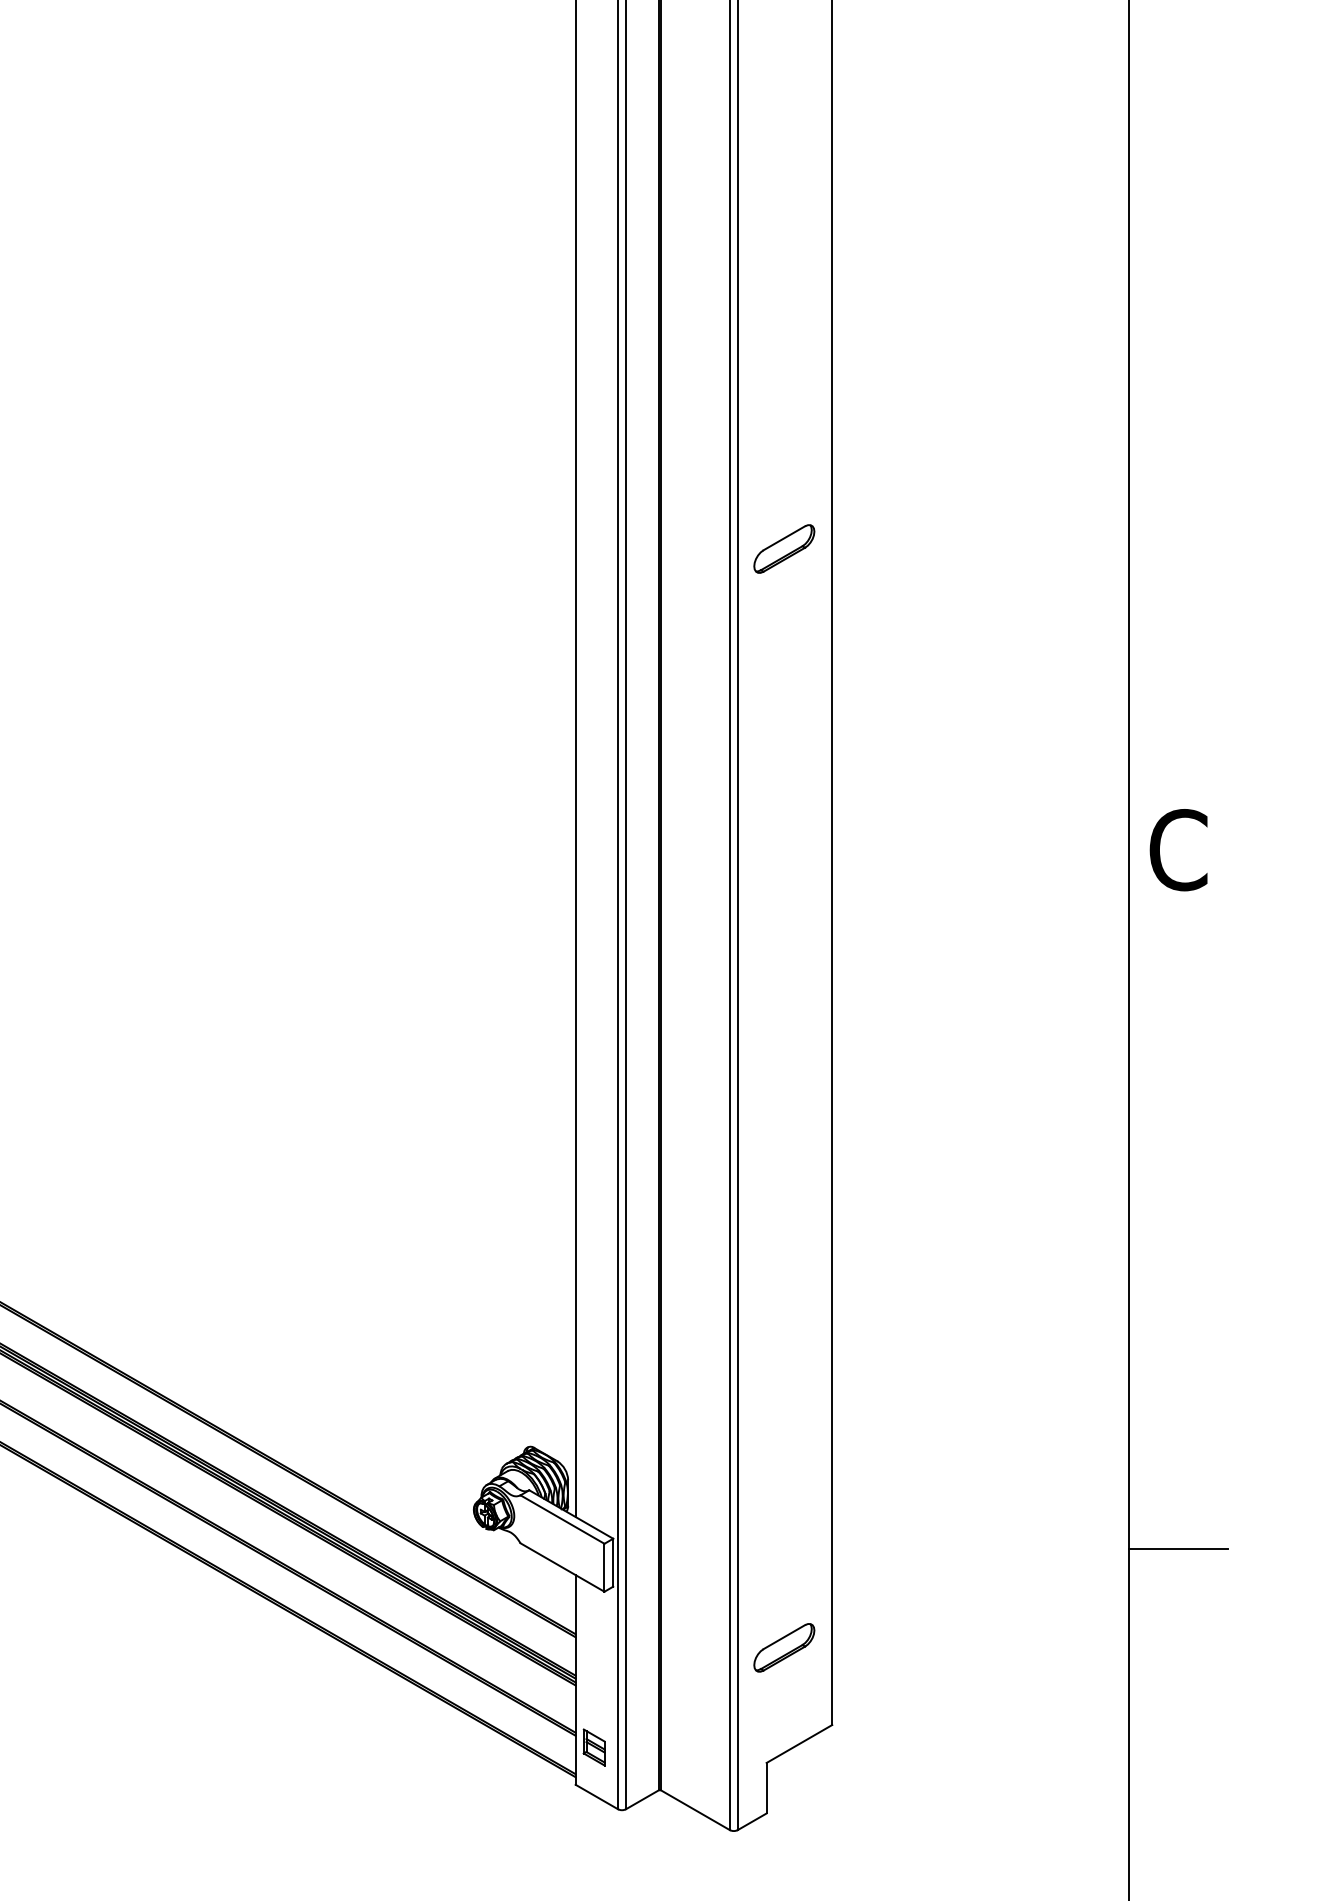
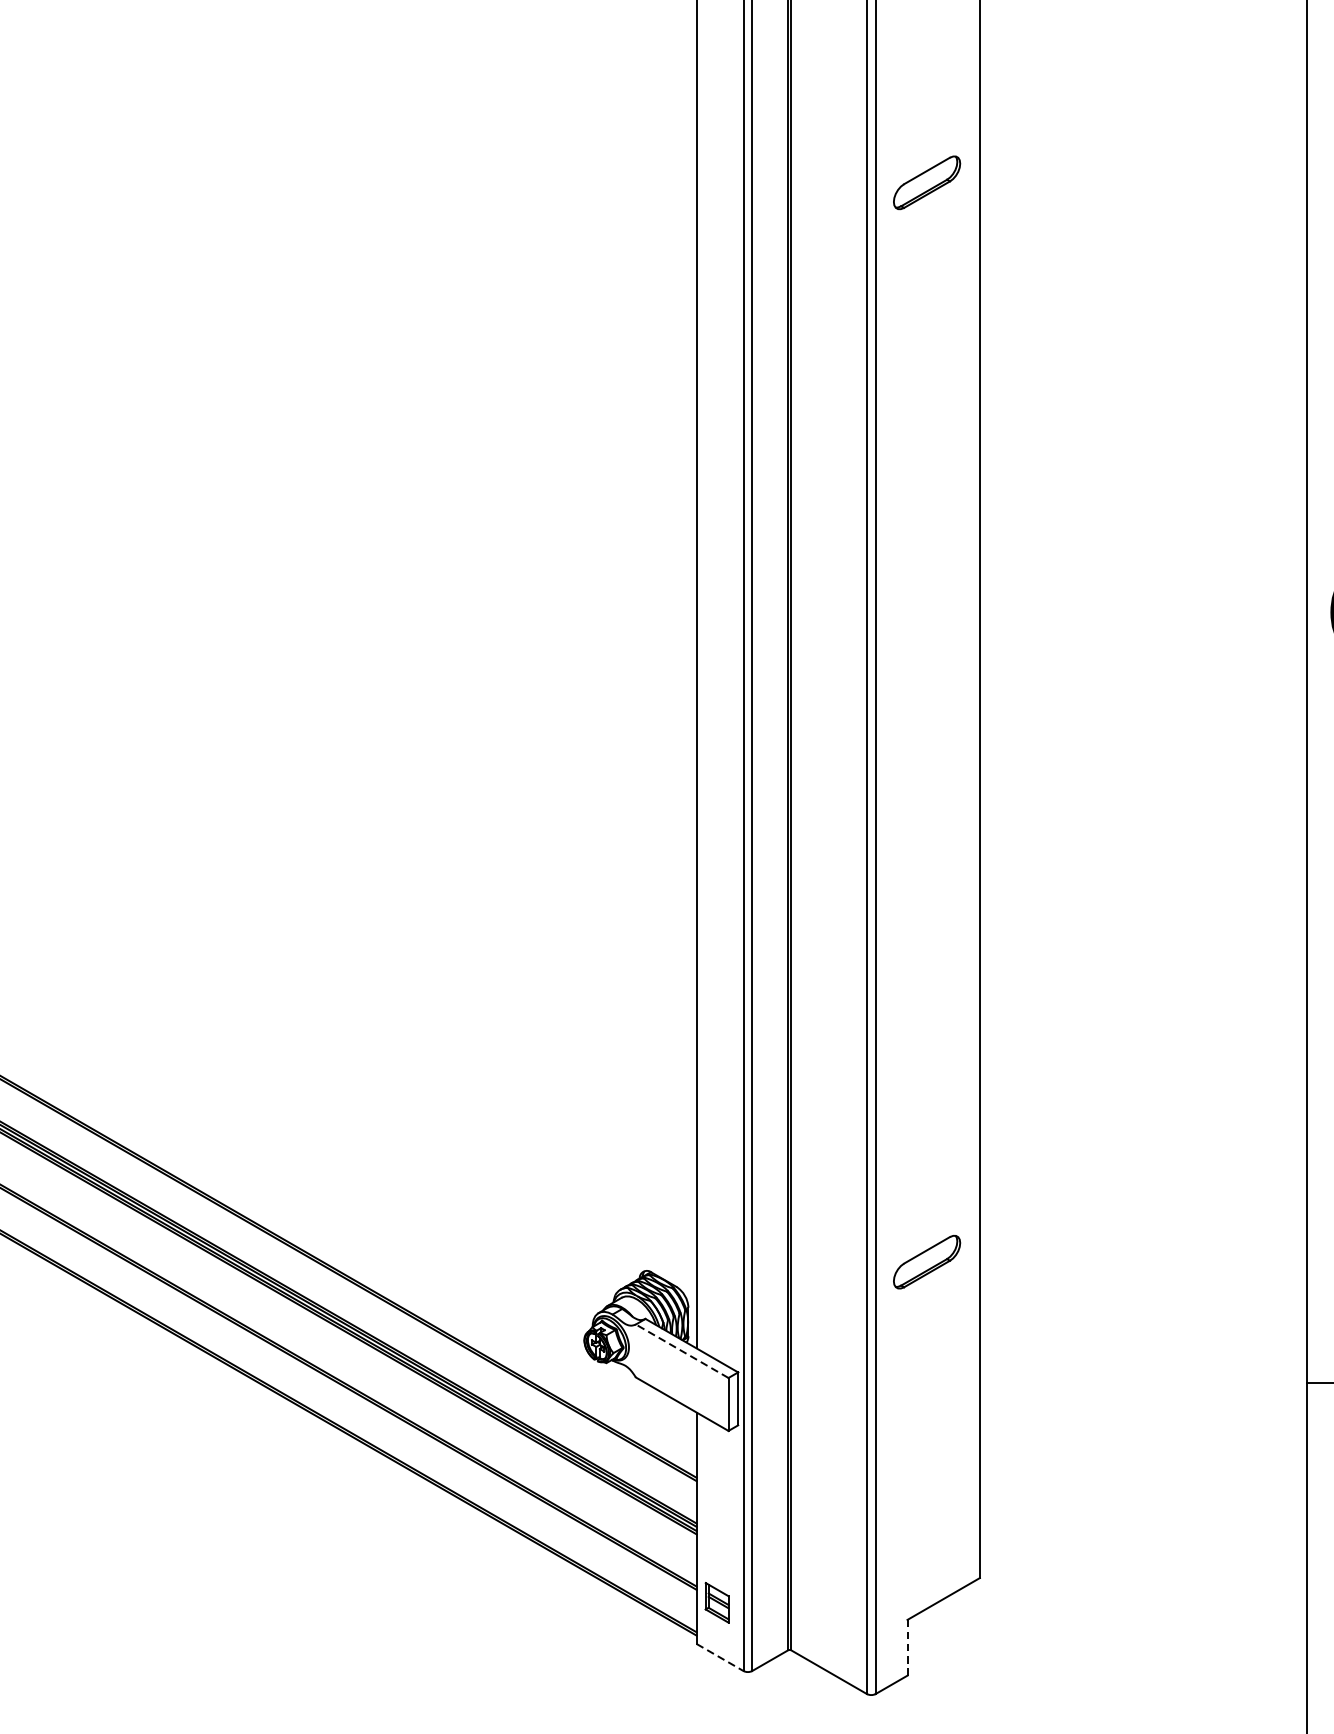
part: (784, 548) -> (927, 182), moved
line: (562, 1519) -> (682, 1351), solid -> dashed
part: (784, 1647) -> (927, 1261), moved
line: (766, 1787) -> (907, 1647), solid -> dashed
line: (596, 1797) -> (719, 1658), solid -> dashed

